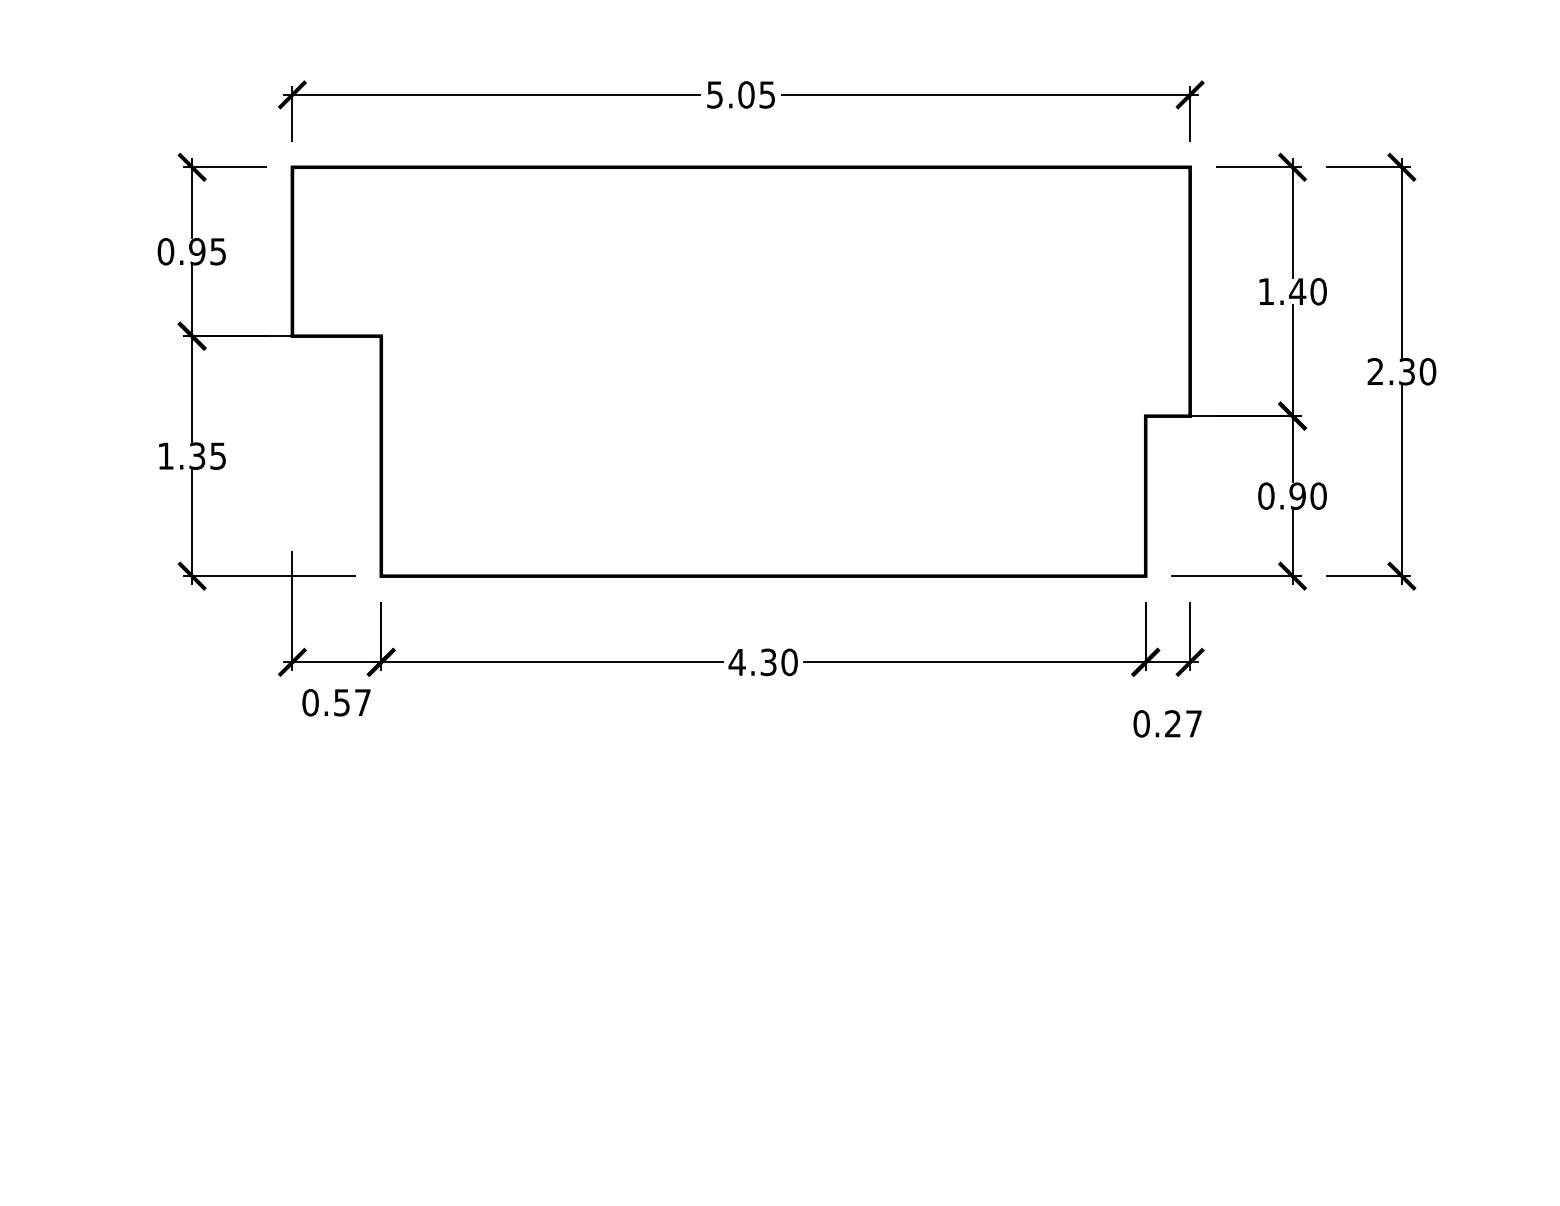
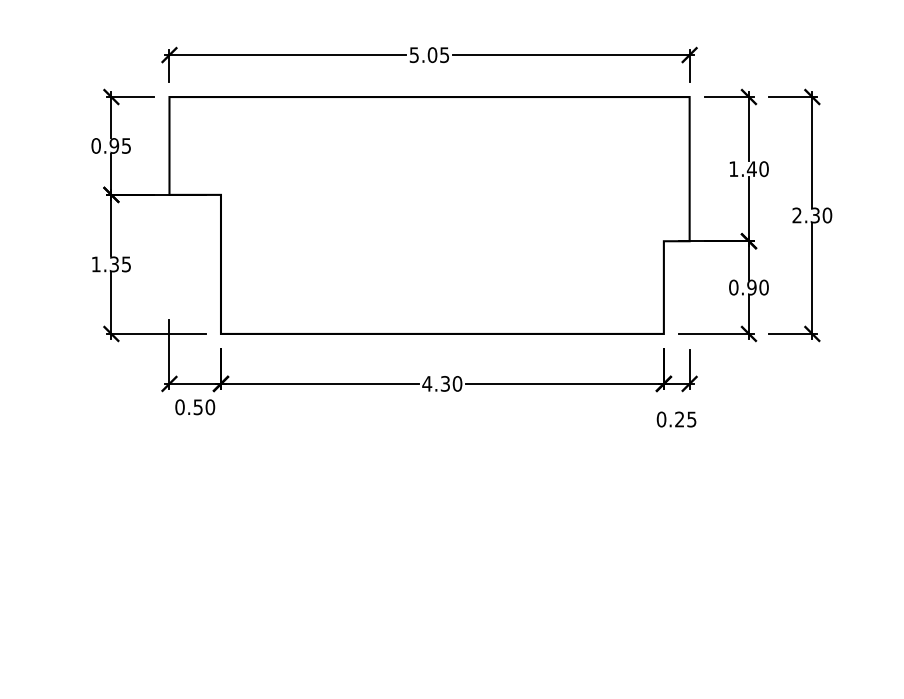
text: (363, 703) -> (210, 407), 0.57 -> 0.50
text: (1193, 723) -> (691, 419), 0.27 -> 0.25

